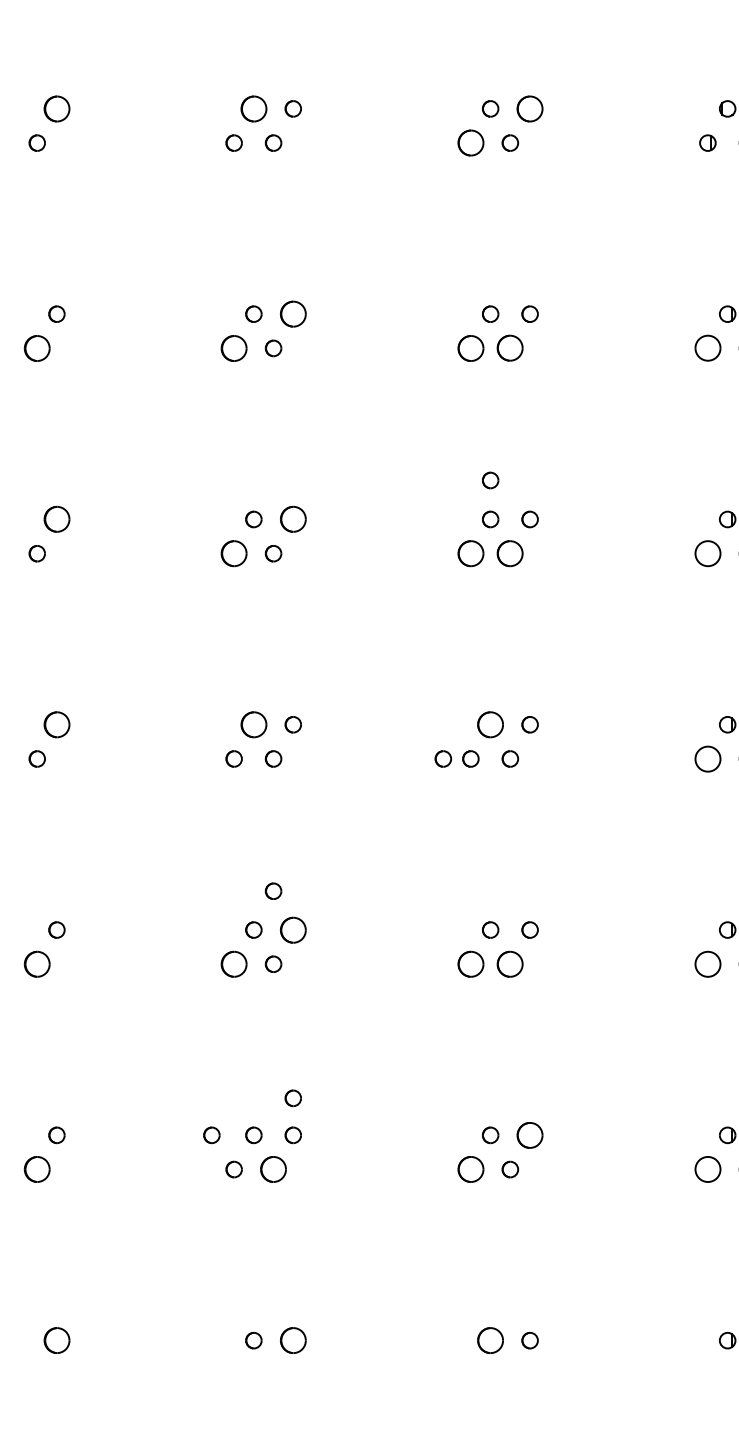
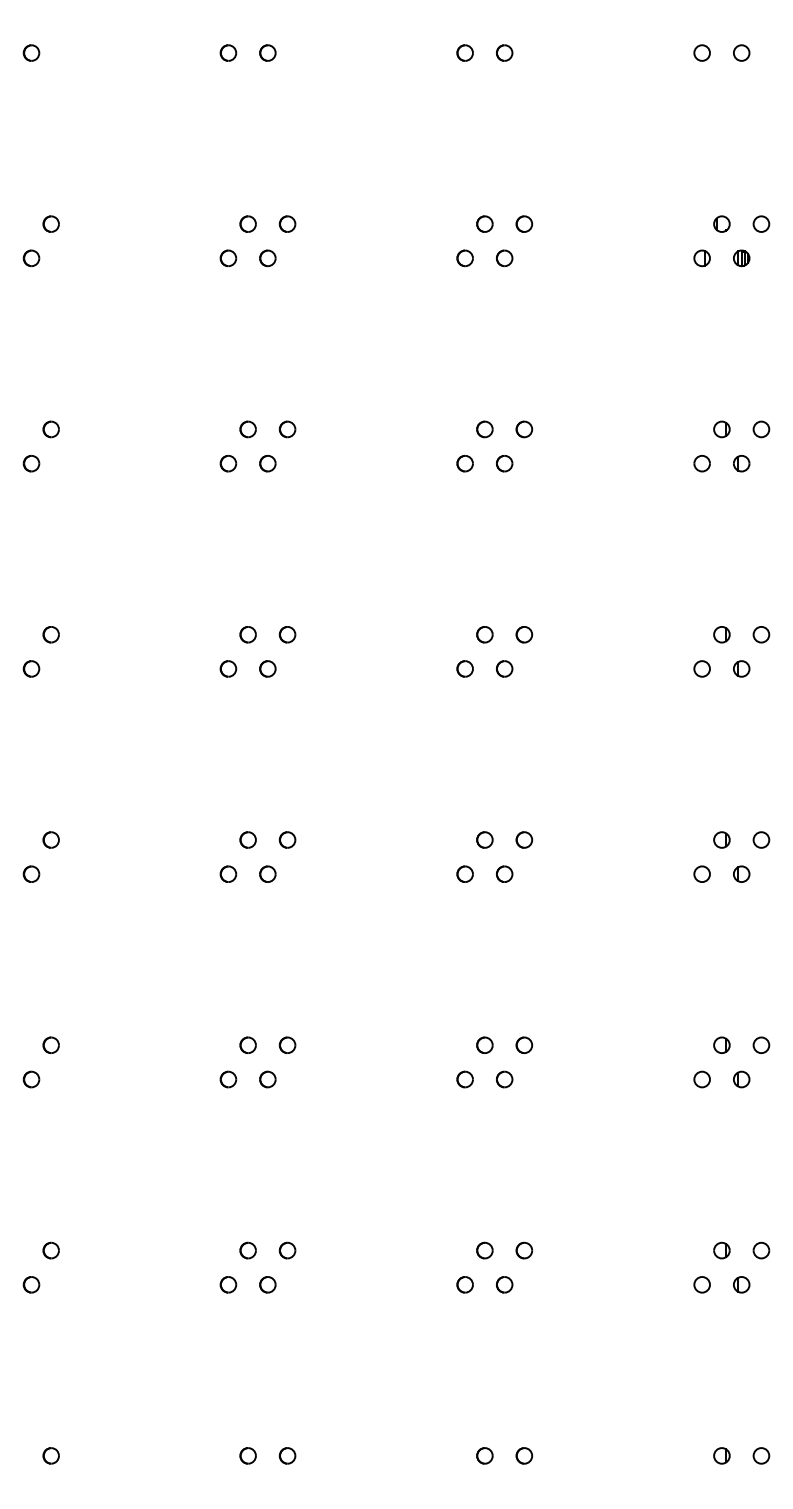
part: (56, 108) -> (50, 223), size x0.62
part: (253, 108) -> (247, 223), size x0.62
part: (530, 108) -> (524, 223), size x0.62
part: (470, 143) -> (464, 258), size x0.62
part: (293, 314) -> (287, 429), size x0.62
part: (37, 348) -> (31, 463), size x0.62
part: (234, 348) -> (228, 463), size x0.62
part: (470, 348) -> (464, 463), size x0.62
part: (510, 348) -> (504, 463), size x0.62
part: (707, 348) -> (701, 463), size x0.62
part: (490, 480) -> (484, 595), removed
part: (56, 519) -> (50, 634), size x0.62
part: (293, 519) -> (287, 634), size x0.62
part: (234, 553) -> (228, 668), size x0.62
part: (470, 553) -> (464, 668), size x0.62
part: (510, 553) -> (504, 668), size x0.62
circle: (707, 553) -> (701, 668), size x0.62
part: (56, 724) -> (50, 839), size x0.62
part: (253, 724) -> (247, 839), size x0.62
part: (490, 724) -> (484, 839), size x0.62
part: (443, 758) -> (437, 873), removed
circle: (707, 758) -> (701, 873), size x0.62
part: (273, 891) -> (267, 1006), removed
part: (293, 929) -> (287, 1044), size x0.62
part: (37, 964) -> (31, 1079), size x0.62
part: (234, 964) -> (228, 1079), size x0.62
part: (470, 964) -> (464, 1079), size x0.62
part: (510, 964) -> (504, 1079), size x0.62
circle: (707, 964) -> (701, 1079), size x0.62
part: (293, 1098) -> (287, 1213), removed
part: (211, 1135) -> (205, 1250), removed
part: (530, 1135) -> (524, 1250), size x0.62
part: (37, 1169) -> (31, 1284), size x0.62
part: (273, 1169) -> (267, 1284), size x0.62
part: (470, 1169) -> (464, 1284), size x0.62
circle: (707, 1169) -> (701, 1284), size x0.62
part: (56, 1340) -> (50, 1455), size x0.62
part: (293, 1340) -> (287, 1455), size x0.62
part: (490, 1340) -> (484, 1455), size x0.62

